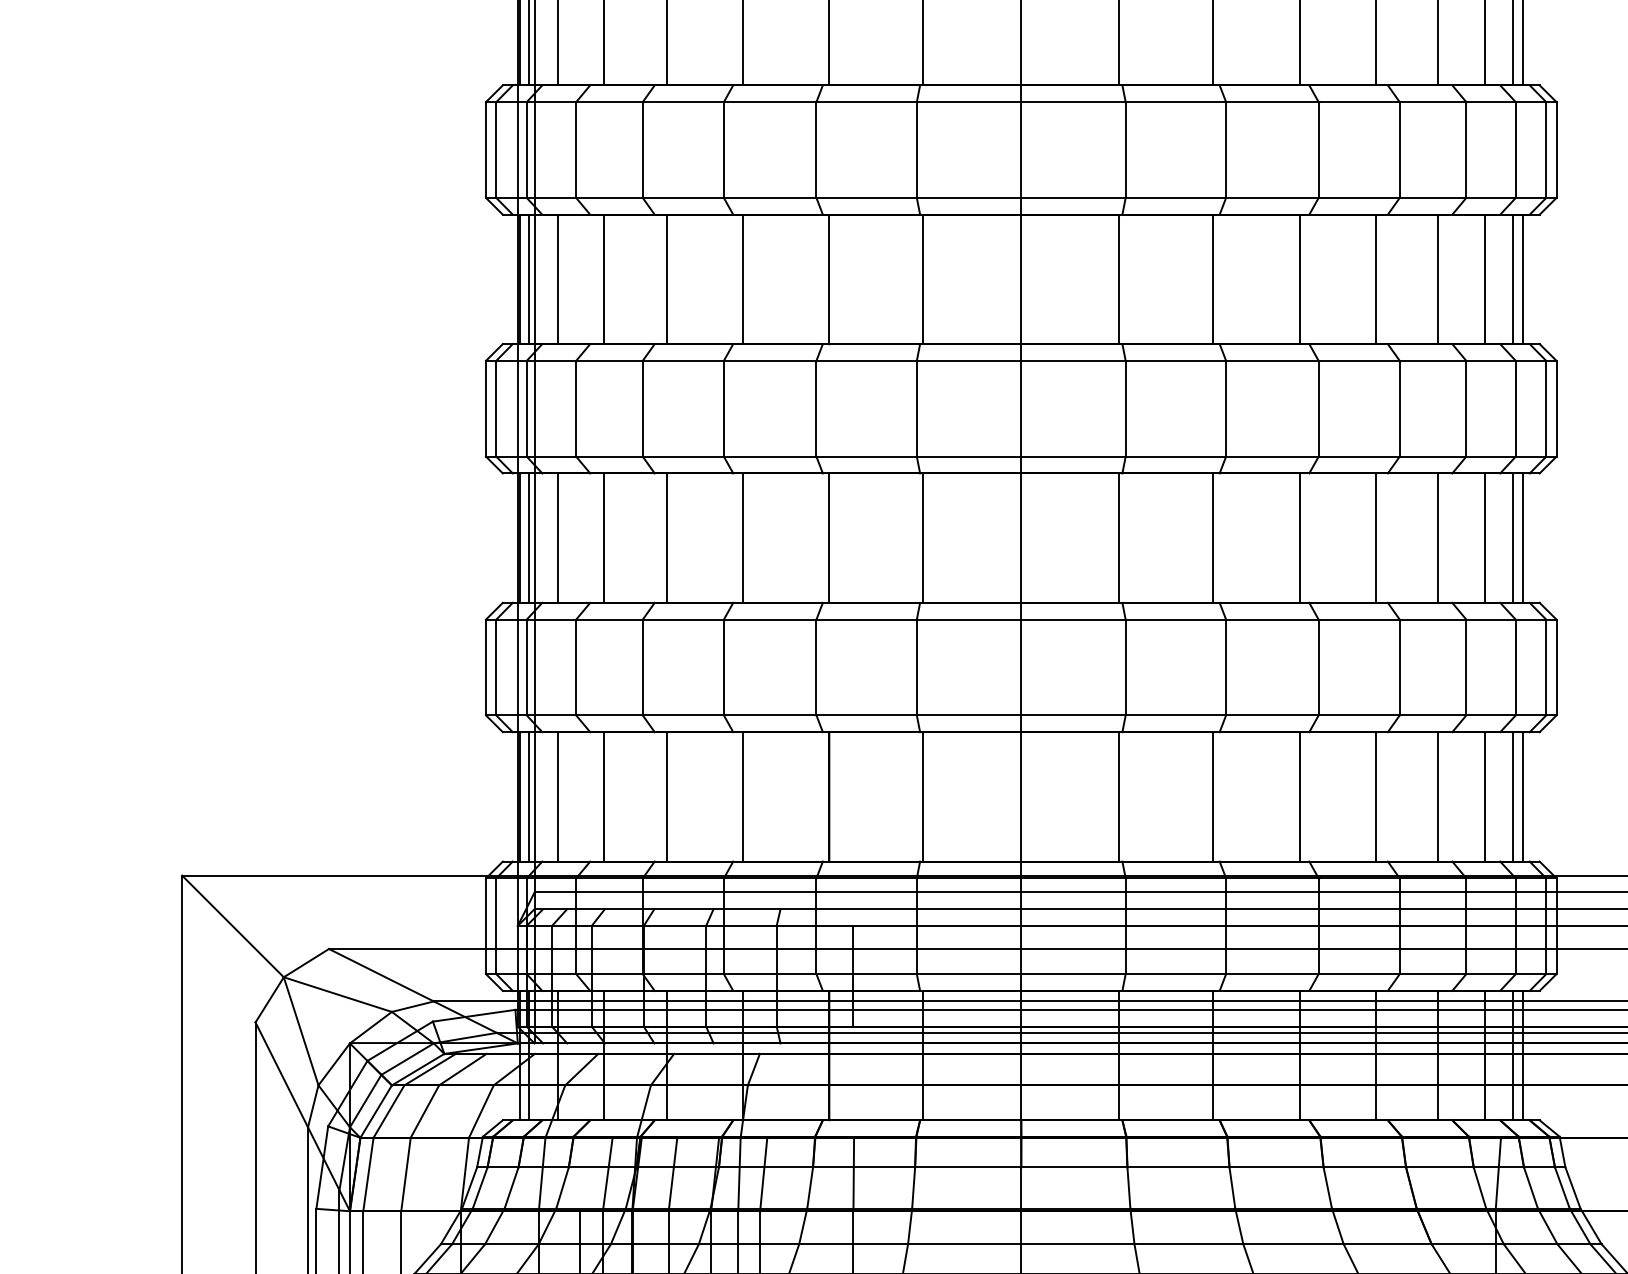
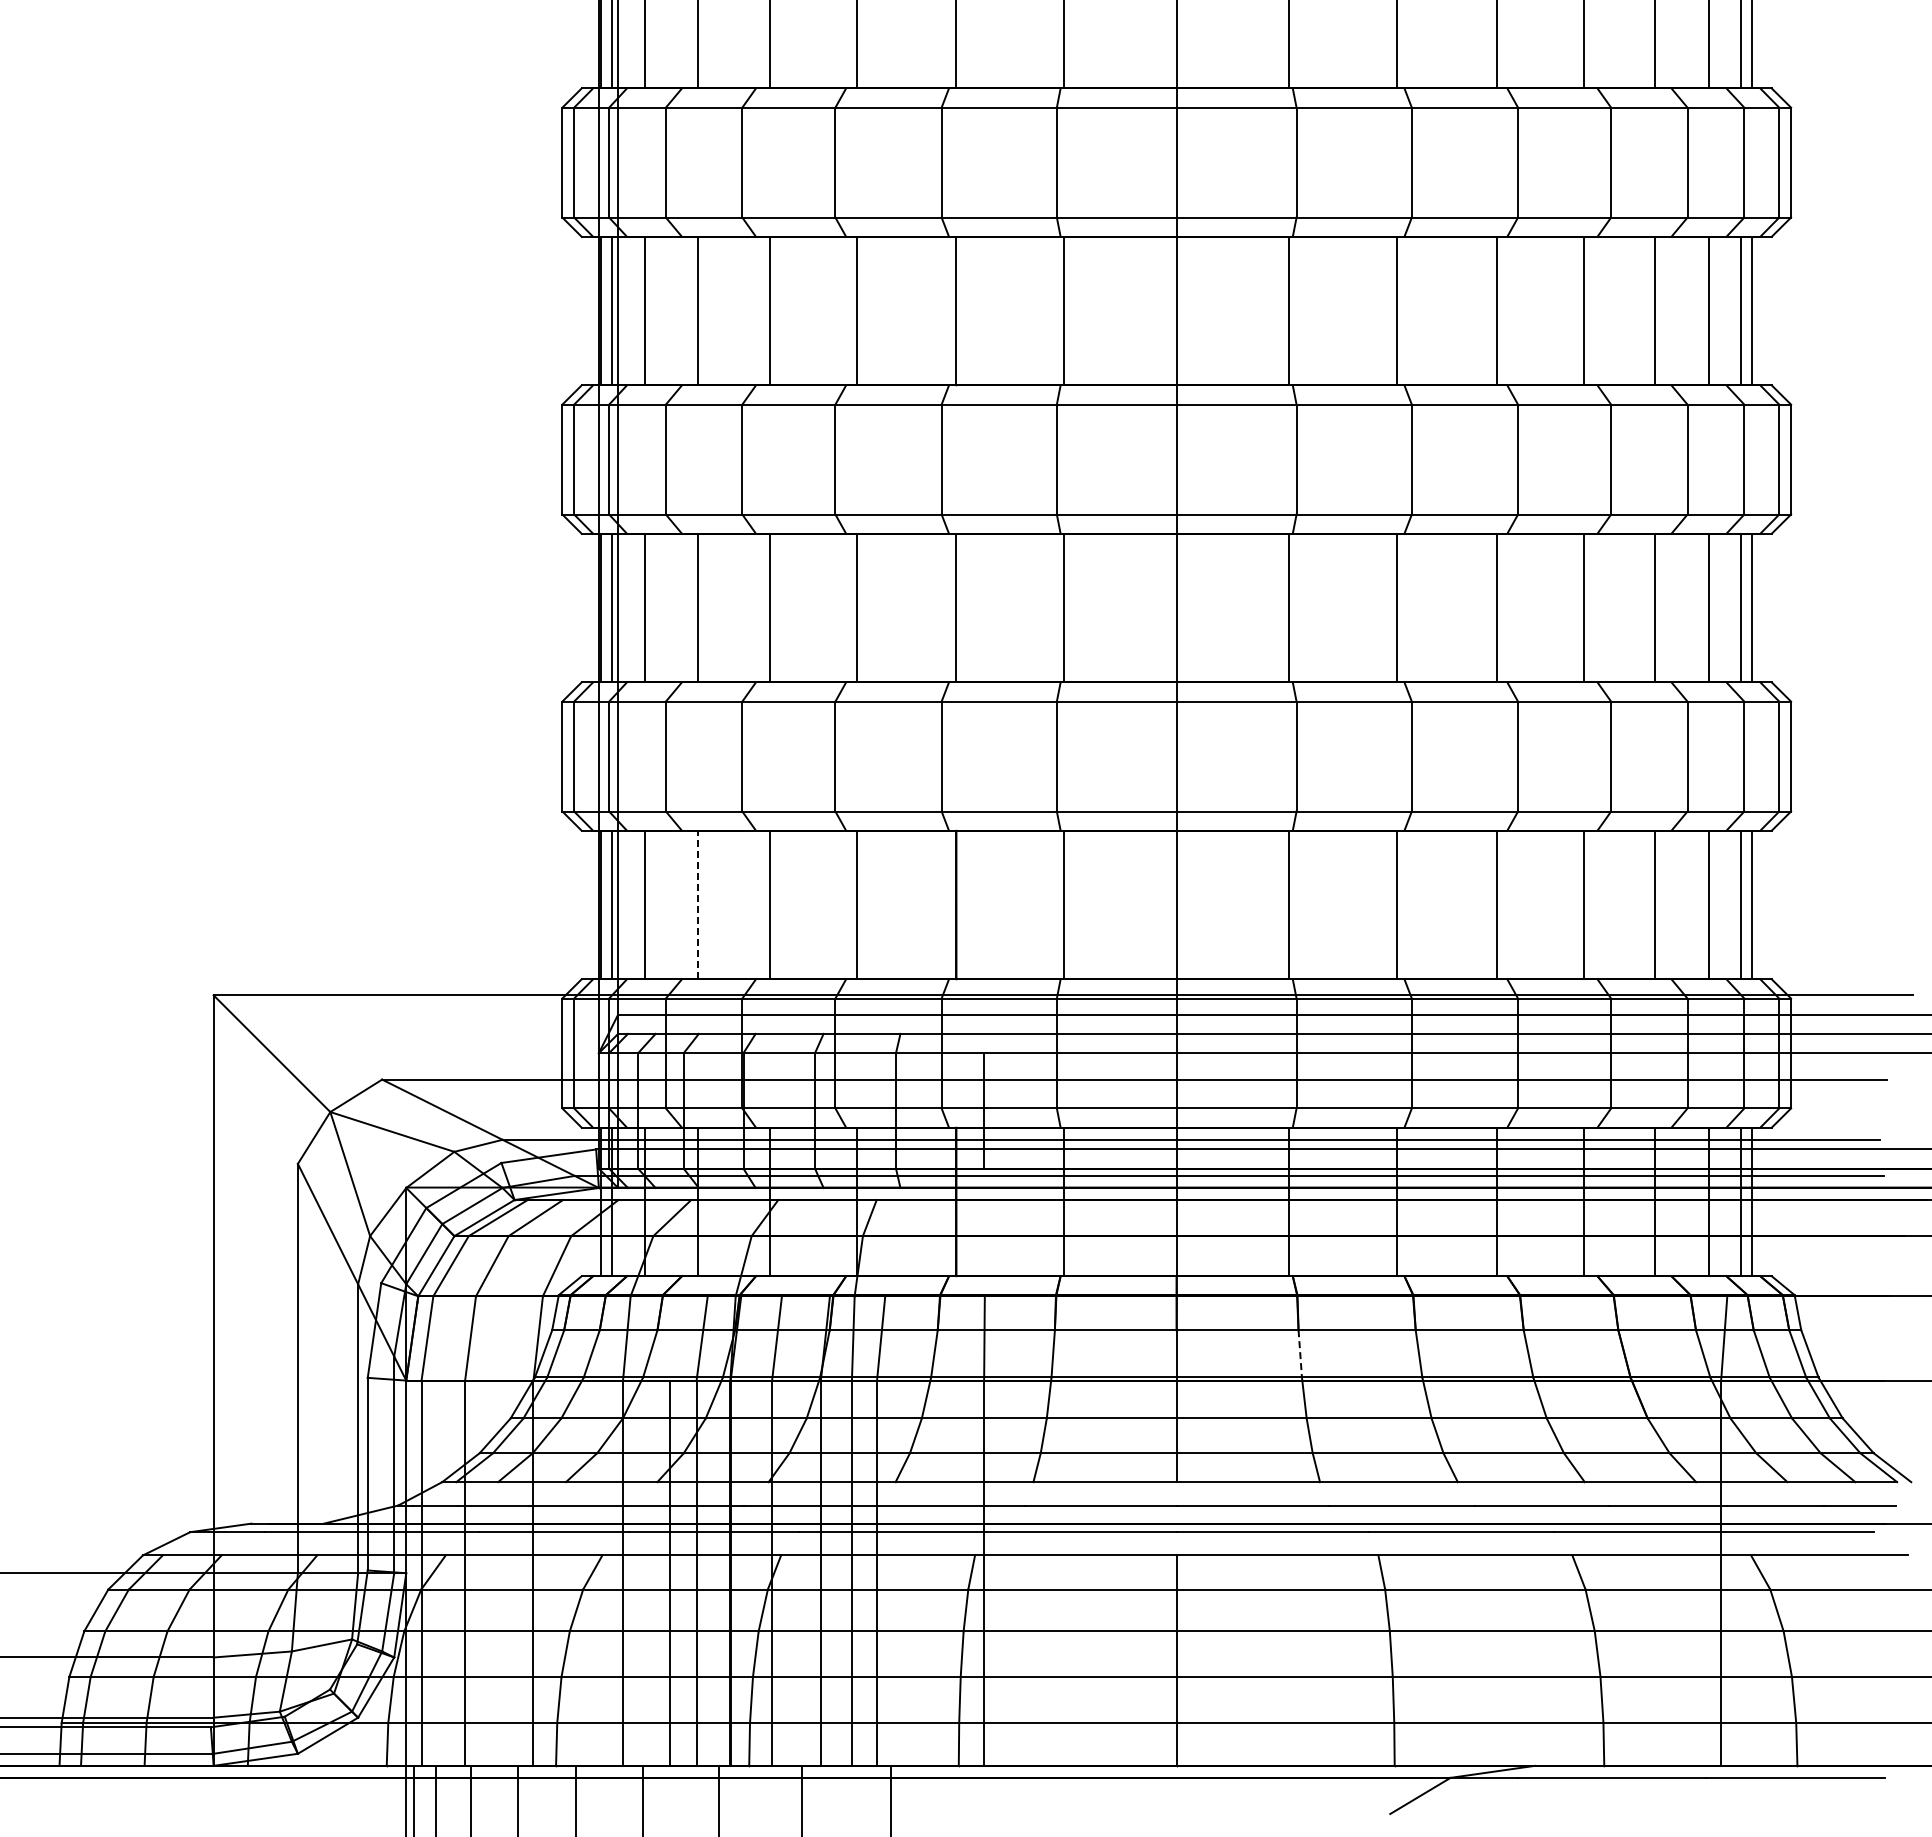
line: (604, 796) -> (698, 904), solid -> dashed
line: (1129, 1187) -> (1300, 1353), solid -> dashed

